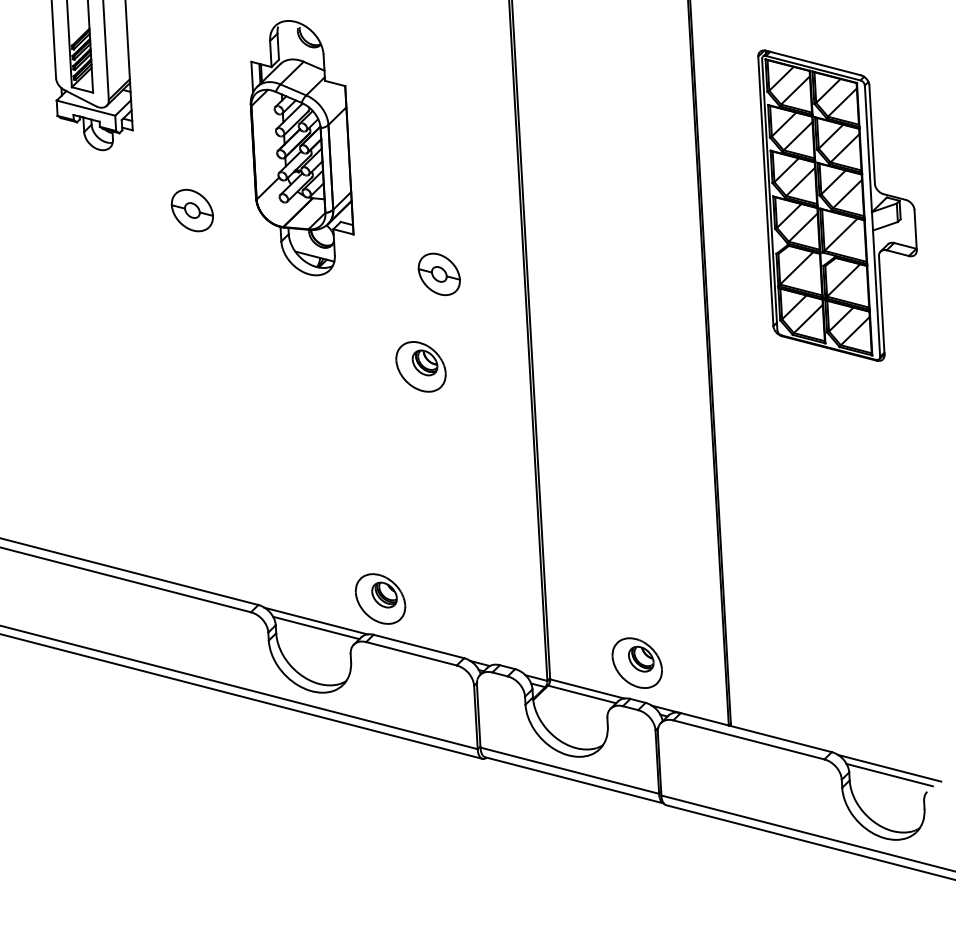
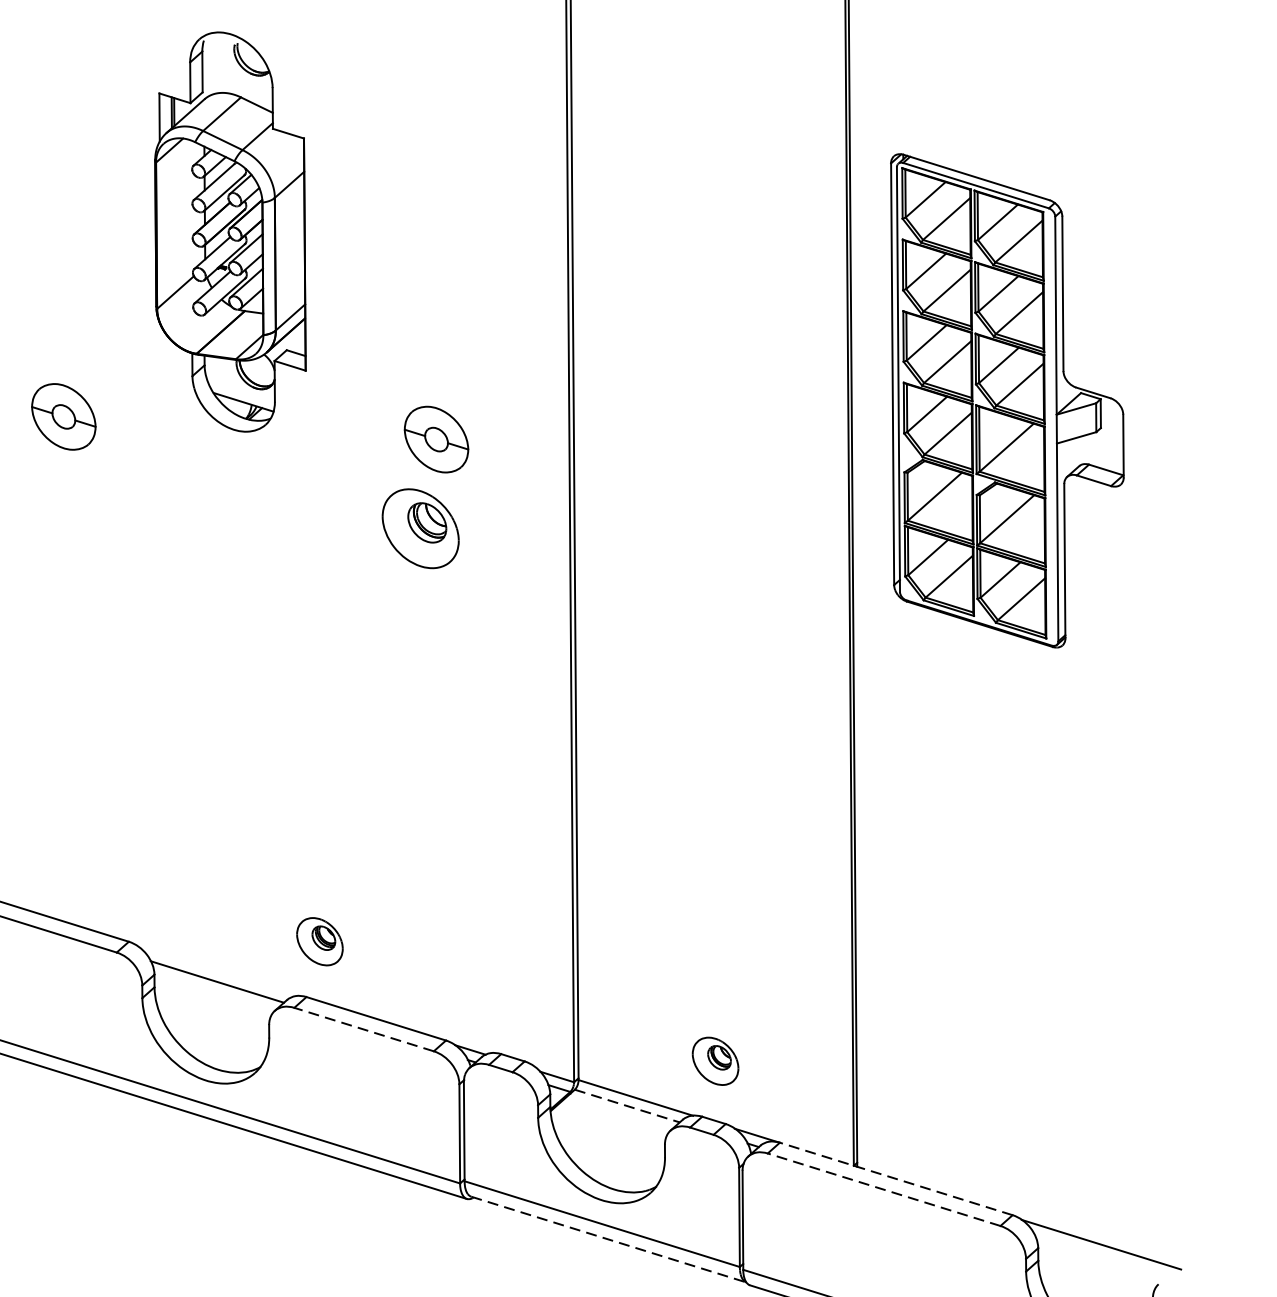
part: (837, 205) -> (1003, 401), moved
part: (191, 210) -> (62, 416), moved
part: (420, 366) -> (419, 528), moved
part: (380, 598) -> (319, 940), size x0.6
line: (315, 620) -> (216, 970), removed
line: (411, 653) -> (364, 1029), solid -> dashed
part: (636, 662) -> (714, 1060), size x0.6
line: (582, 694) -> (627, 1106), solid -> dashed
line: (755, 732) -> (894, 1178), solid -> dashed
line: (748, 739) -> (883, 1189), solid -> dashed
line: (889, 774) -> (1100, 1254), removed
line: (575, 780) -> (610, 1239), solid -> dashed

